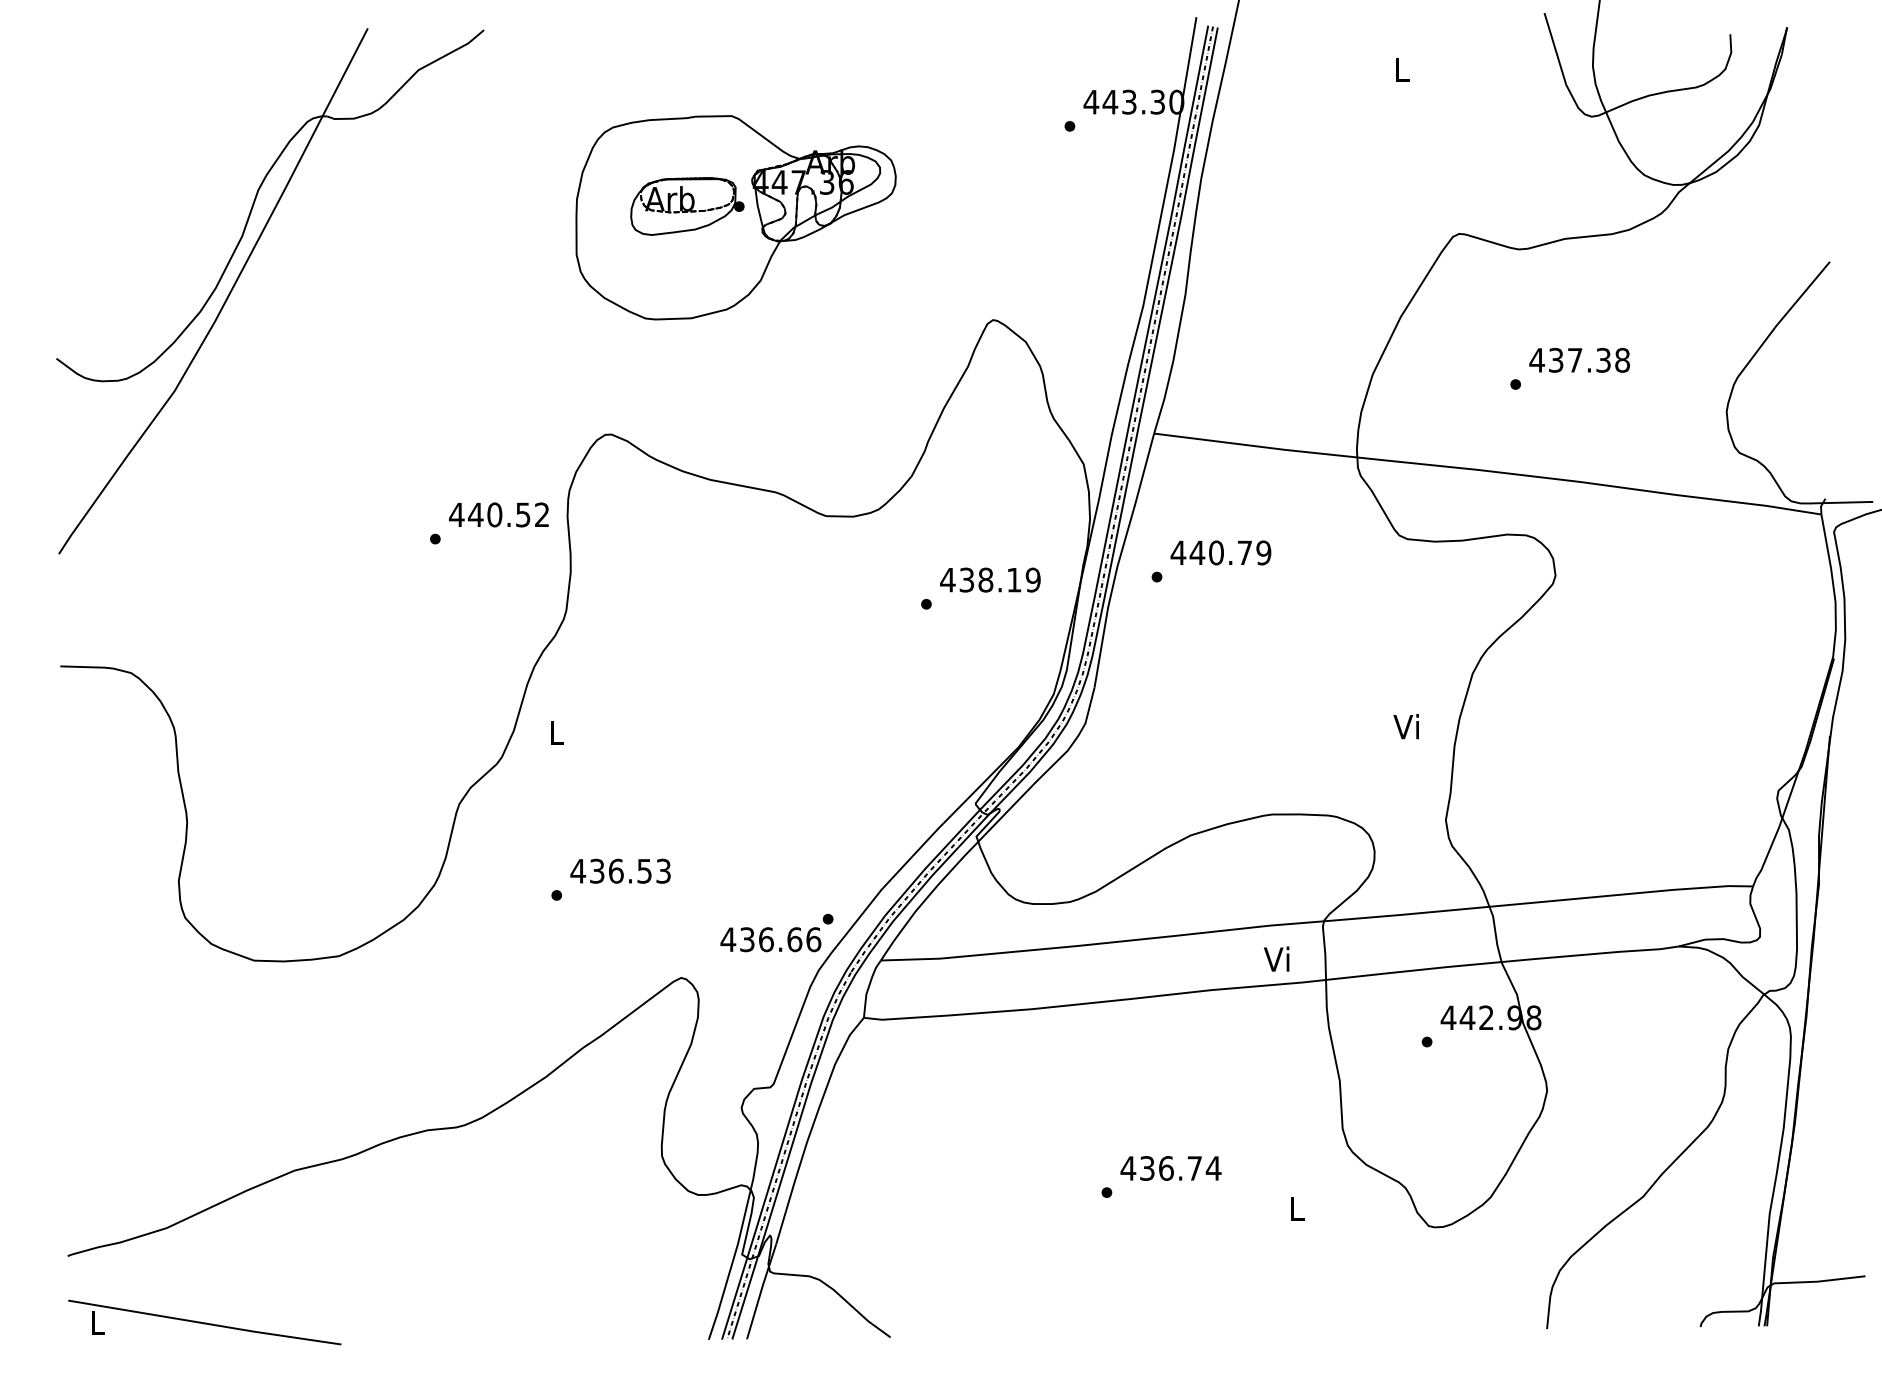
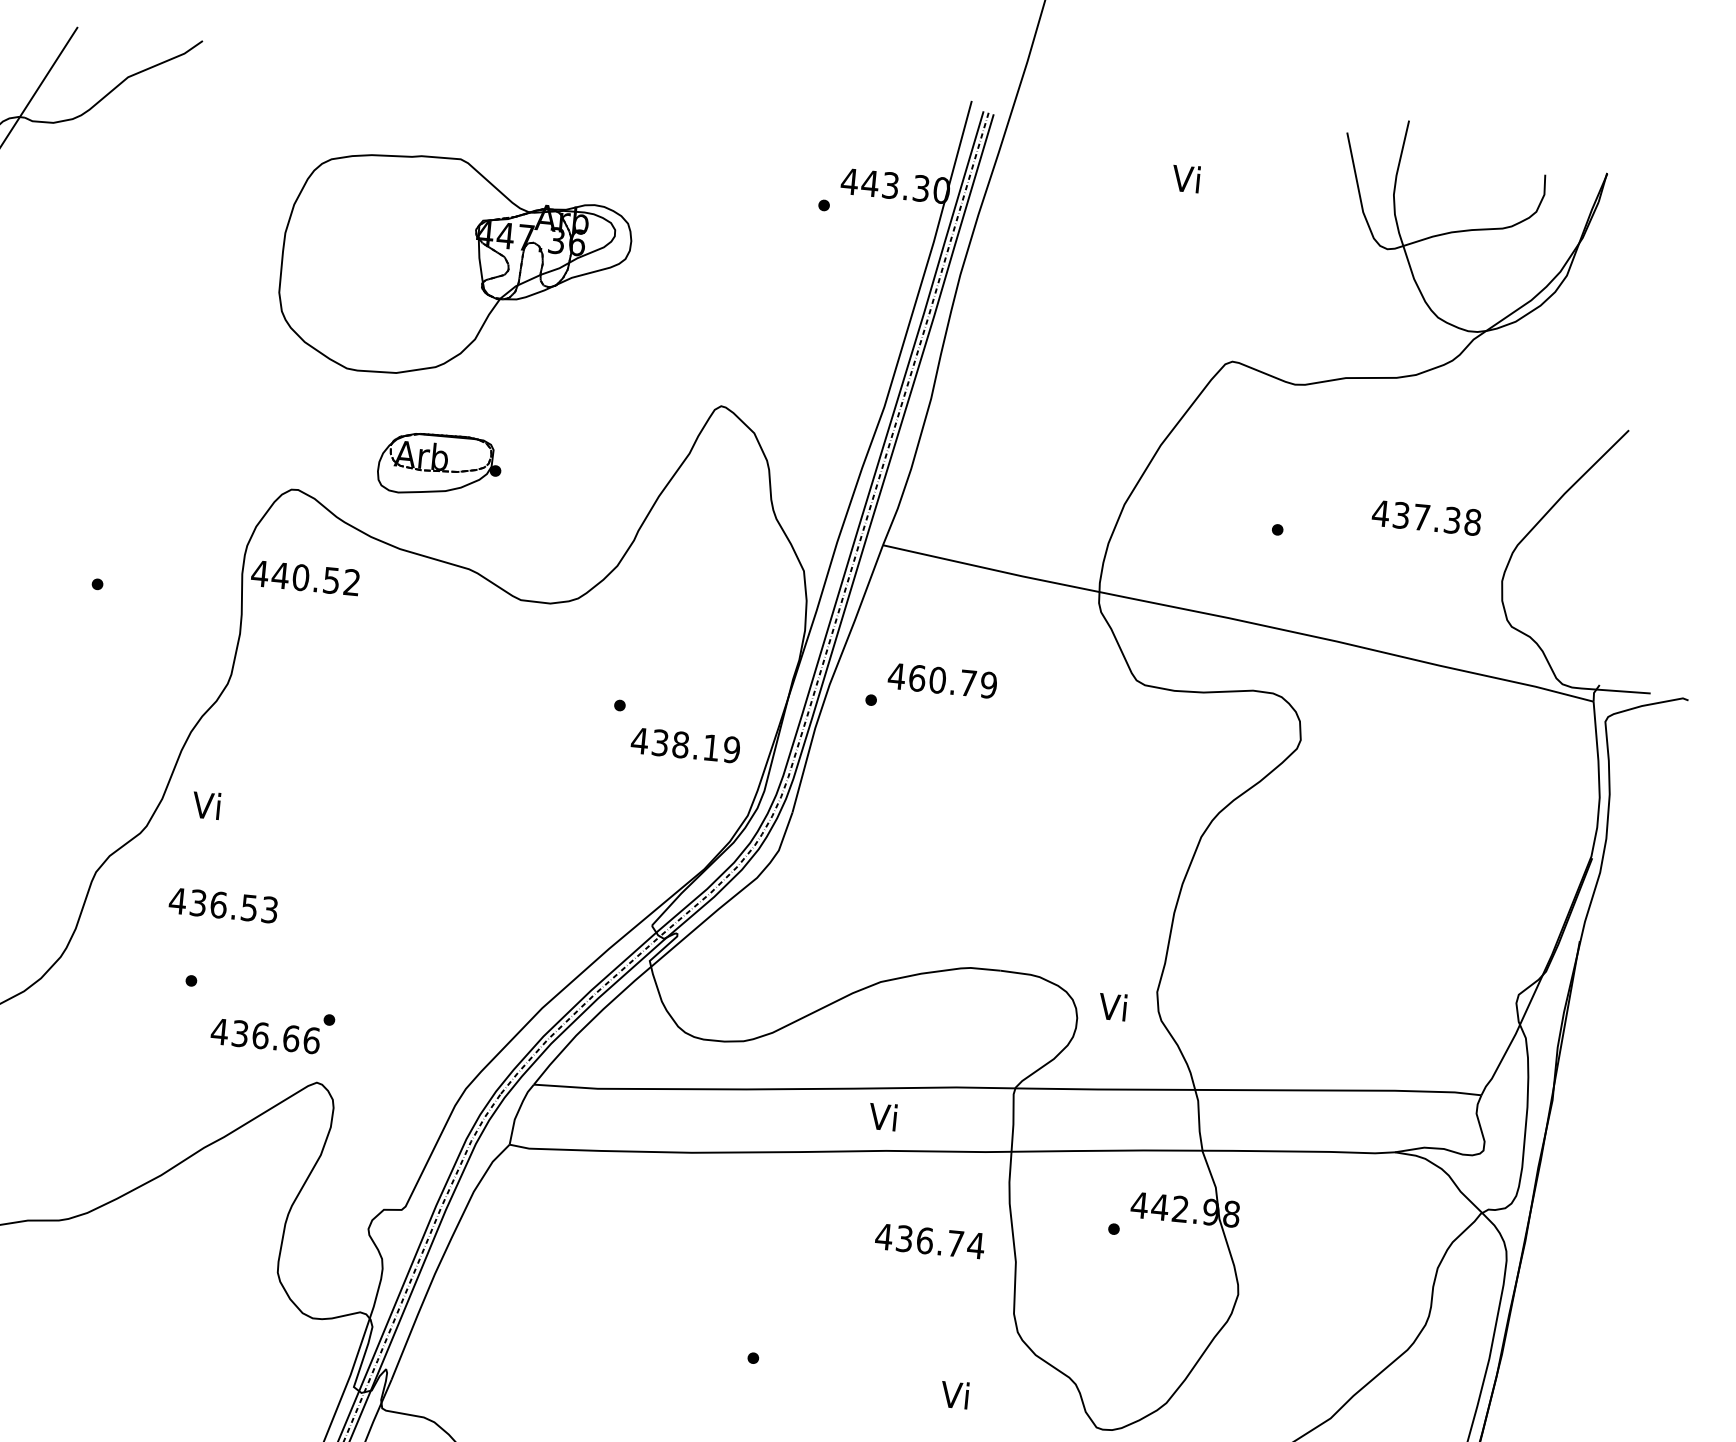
text: (1399, 69) -> (1185, 178), L -> Vi
part: (687, 206) -> (439, 465), moved
text: (1579, 359) -> (1426, 517), moved
text: (498, 514) -> (304, 577), moved
text: (1197, 552) -> (917, 677), 440.79 -> 460.79
text: (990, 579) -> (685, 744), moved
text: (1405, 726) -> (1111, 1006), moved
text: (554, 732) -> (205, 805), L -> Vi
text: (620, 870) -> (223, 904), moved
text: (776, 933) -> (272, 1030), moved
text: (1276, 958) -> (882, 1116), moved
text: (1170, 1168) -> (929, 1241), moved
text: (1295, 1207) -> (955, 1393), L -> Vi

